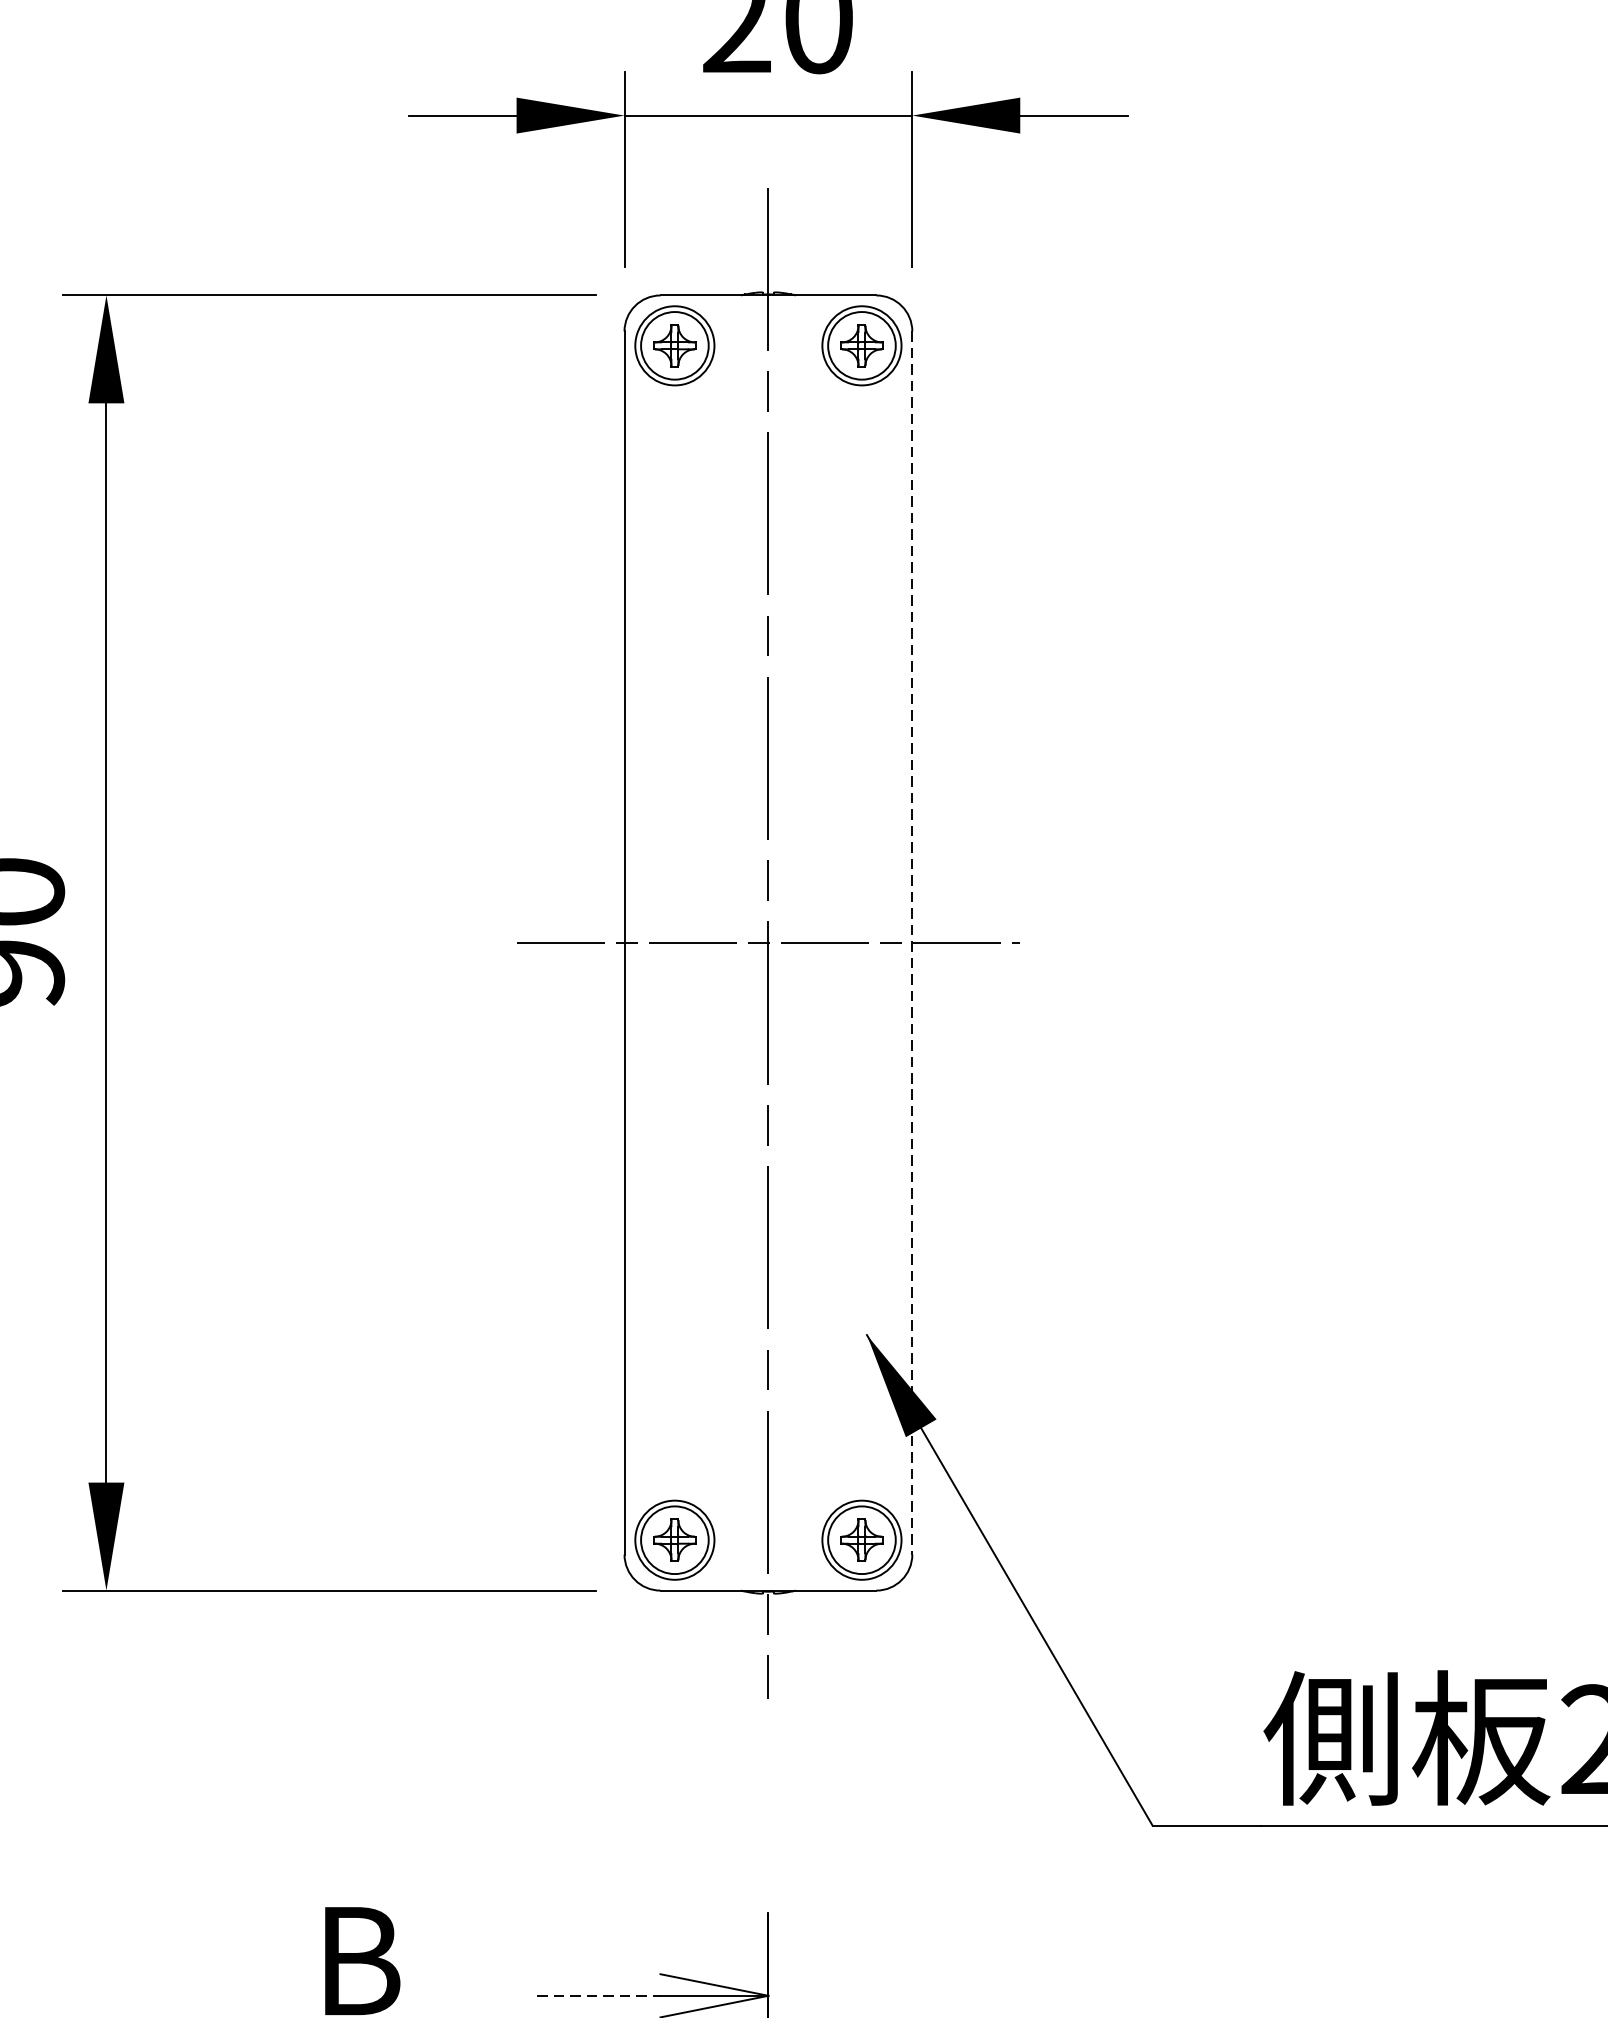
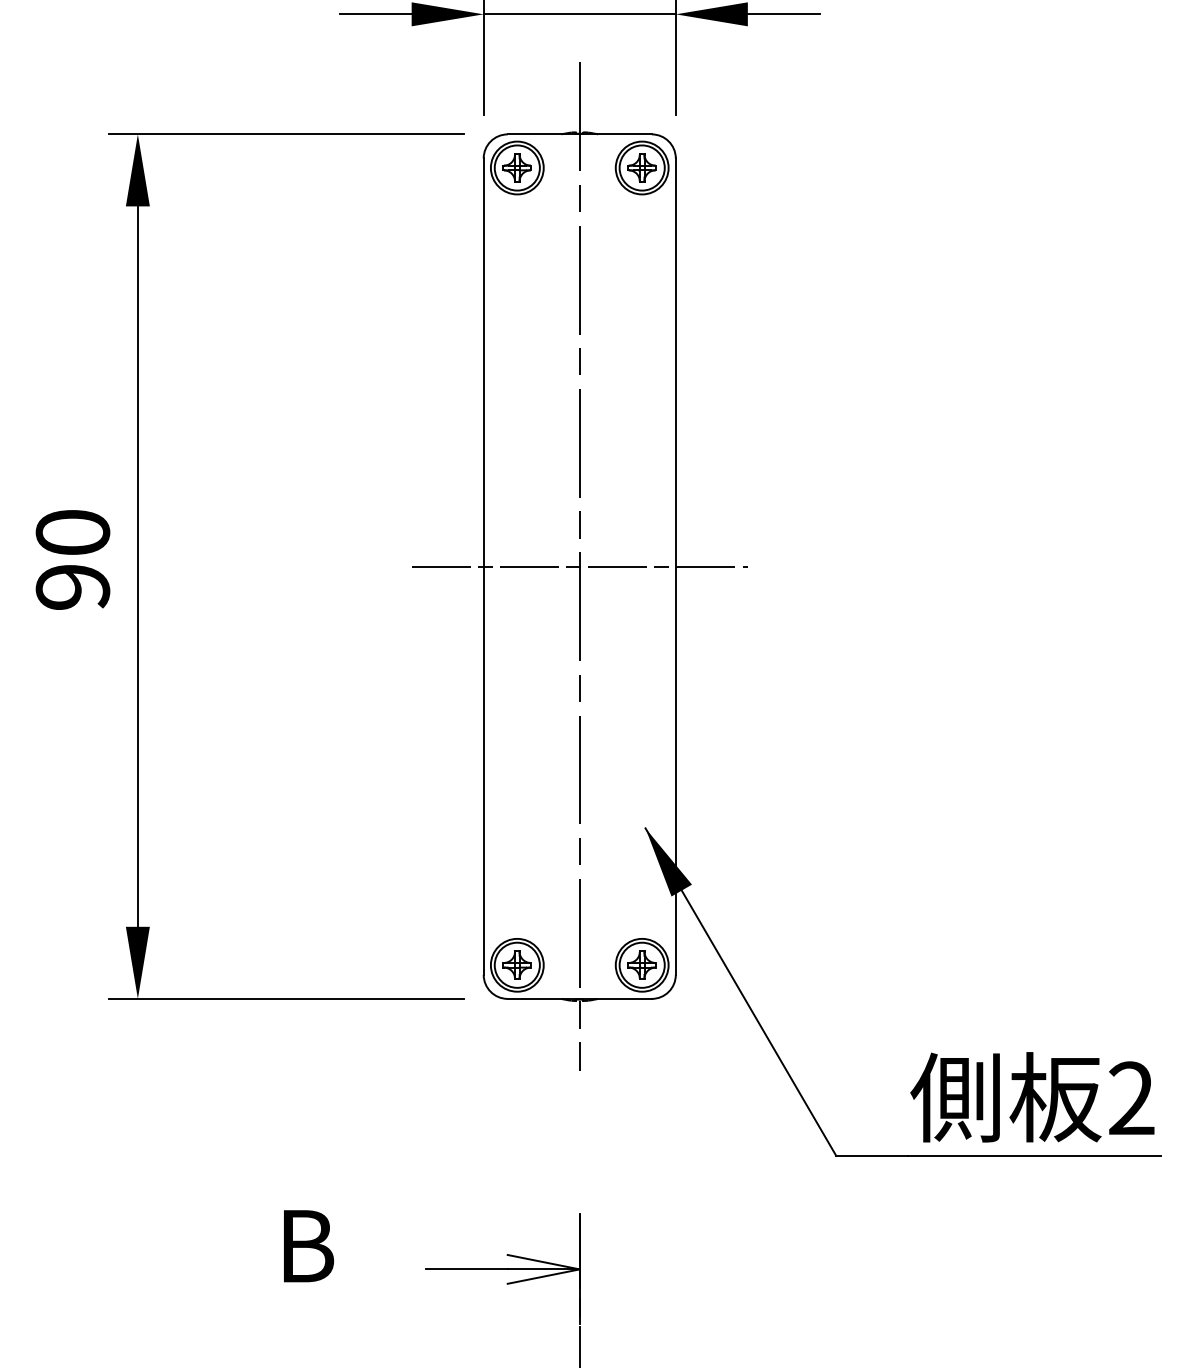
line: (911, 944) -> (675, 567), dashed -> solid
line: (600, 1995) -> (467, 1269), dashed -> solid

